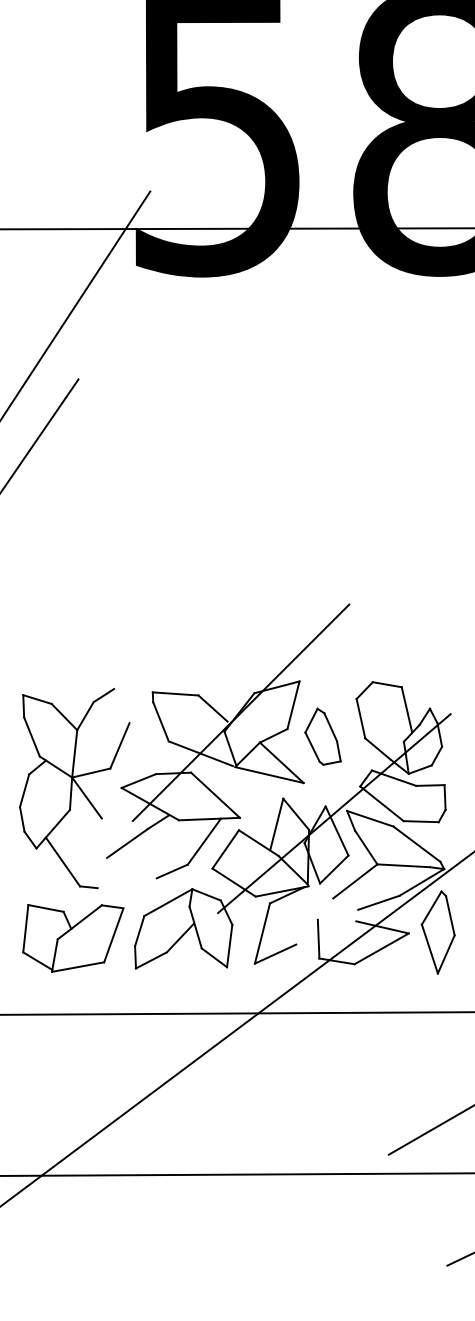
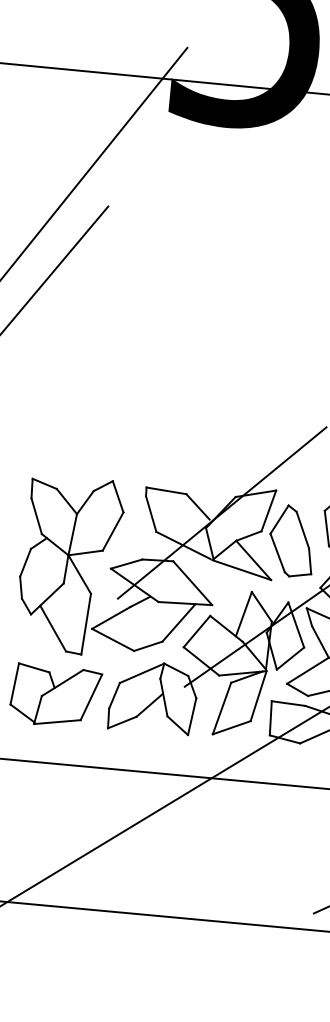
line: (121, 706) -> (117, 497), added
part: (322, 736) -> (291, 540), size x1.43
line: (99, 853) -> (85, 624), added
line: (131, 867) -> (112, 639), added
line: (345, 903) -> (297, 689), added
line: (302, 915) -> (258, 696), added
line: (336, 920) -> (288, 703), added

